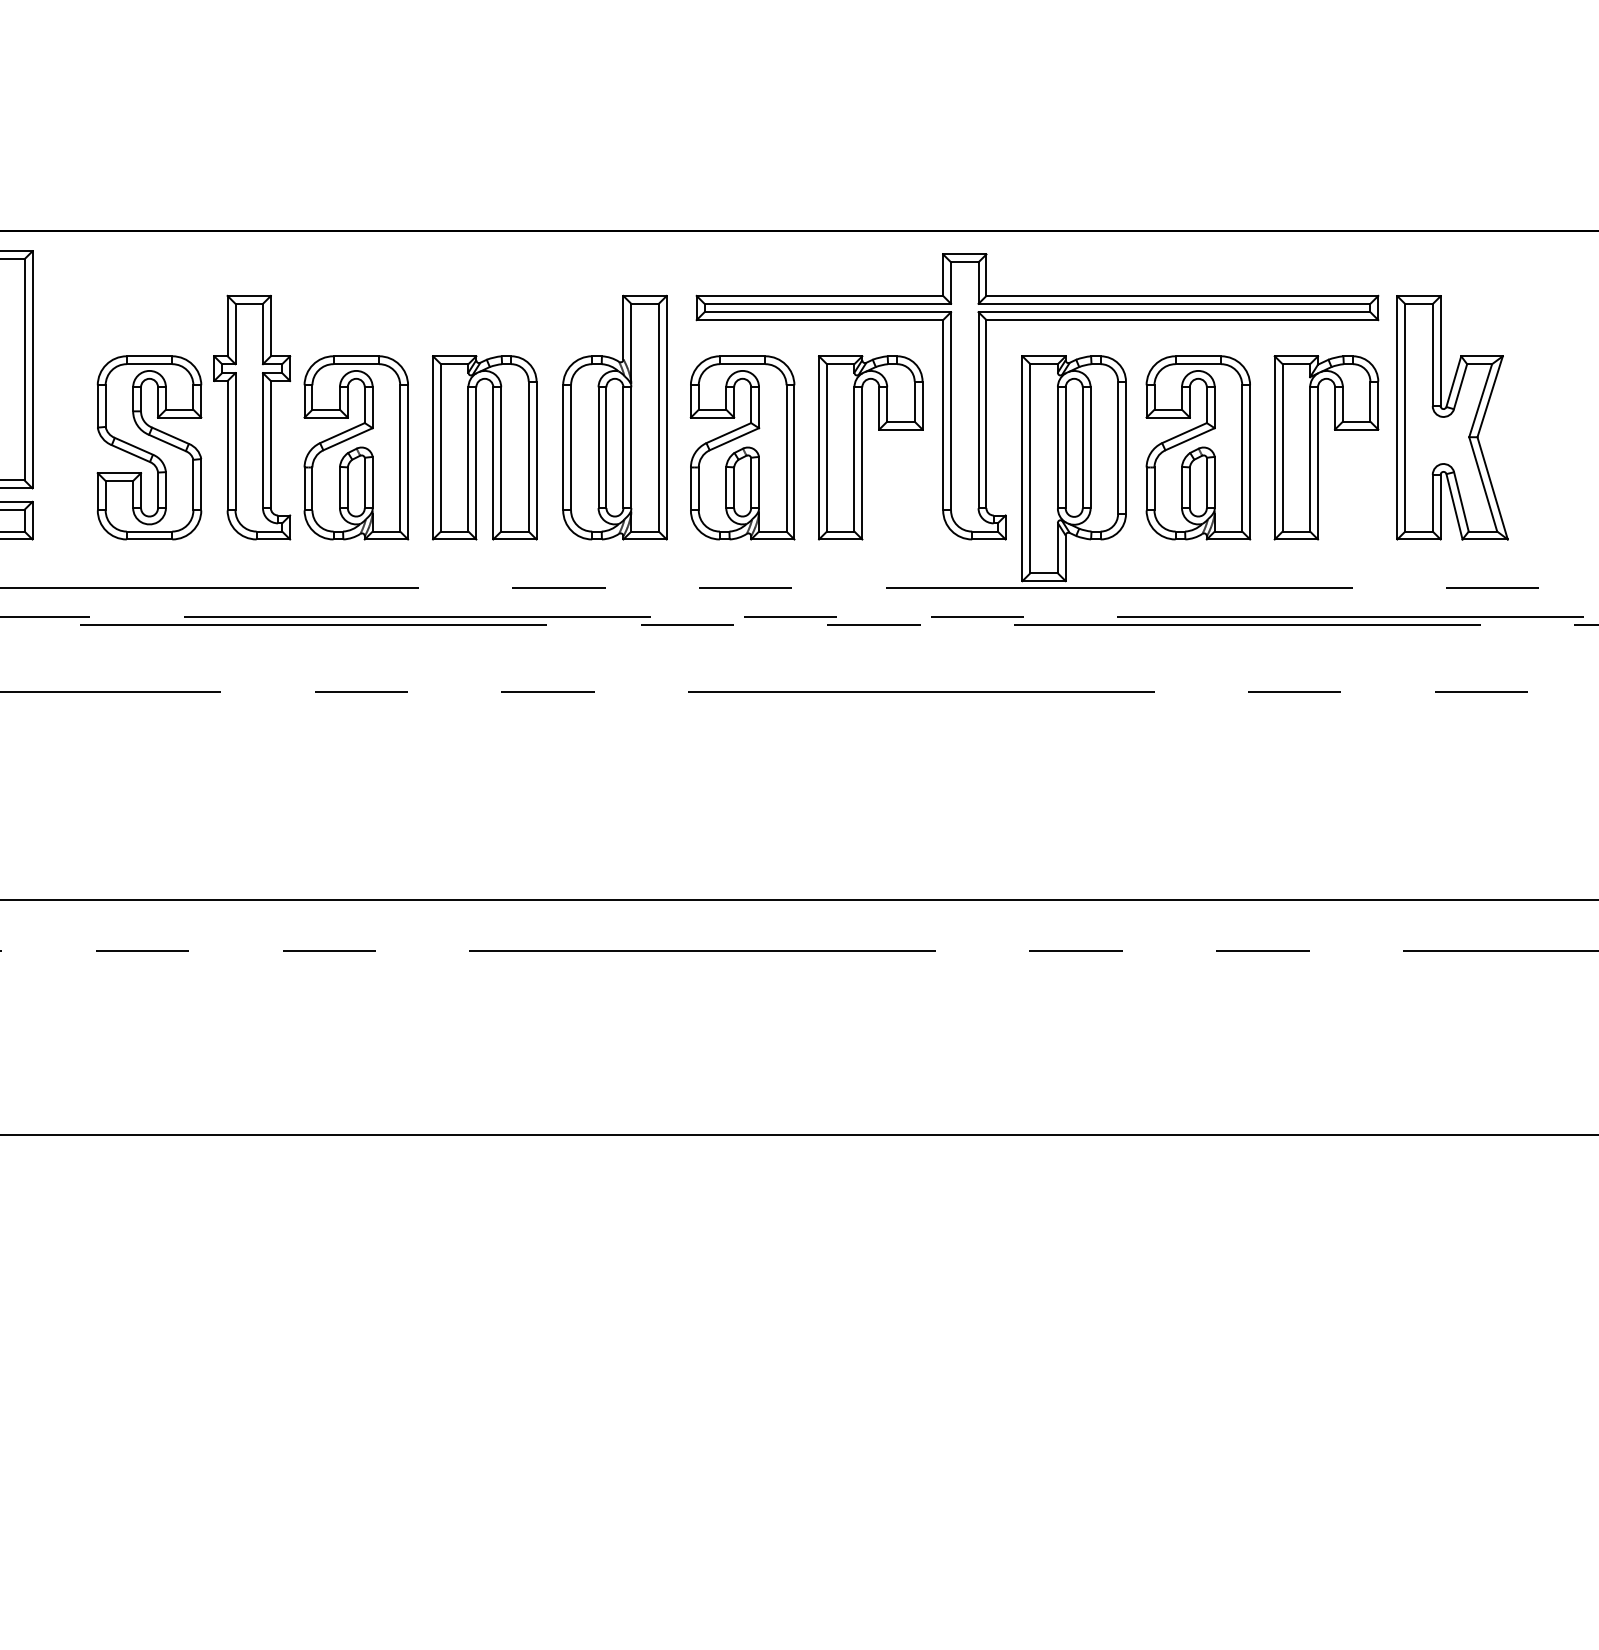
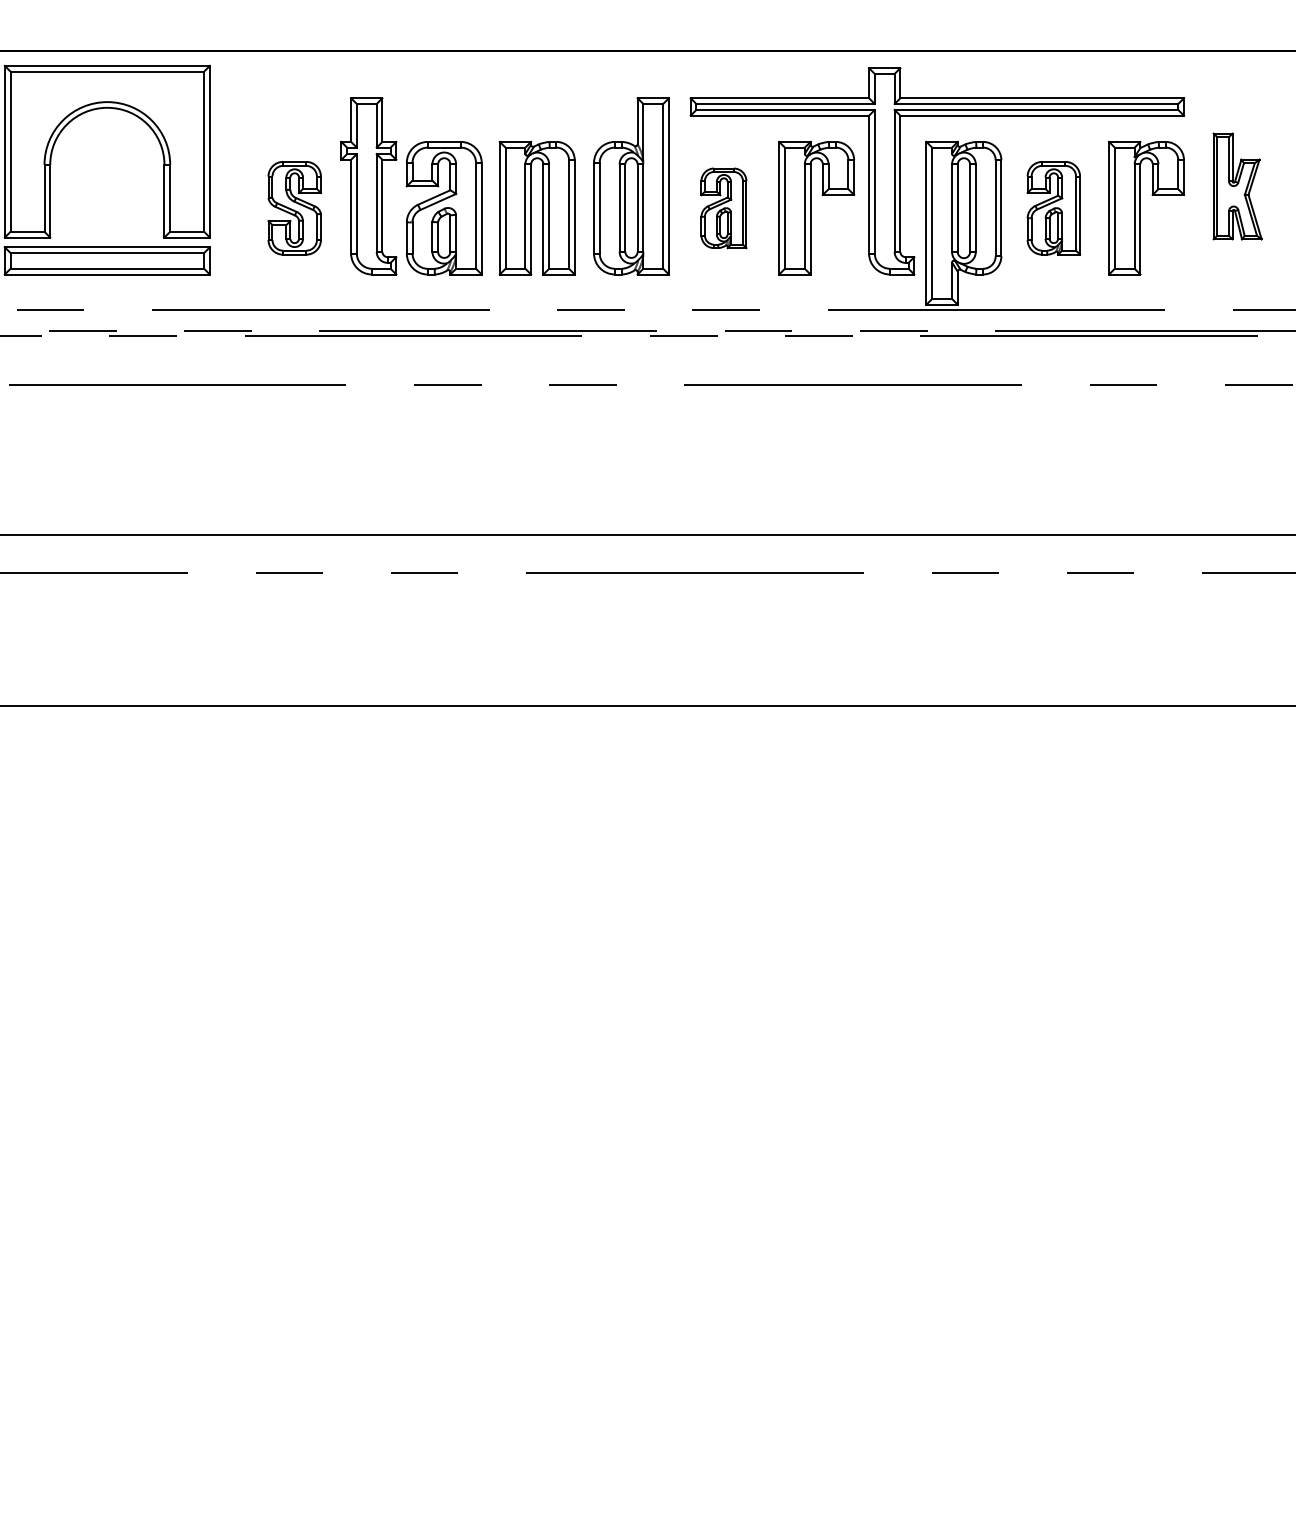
part: (1452, 417) -> (1237, 186), size x0.6
part: (149, 448) -> (294, 208), size x0.7
part: (742, 448) -> (723, 208), size x0.6
part: (1197, 448) -> (1053, 208), size x0.7

